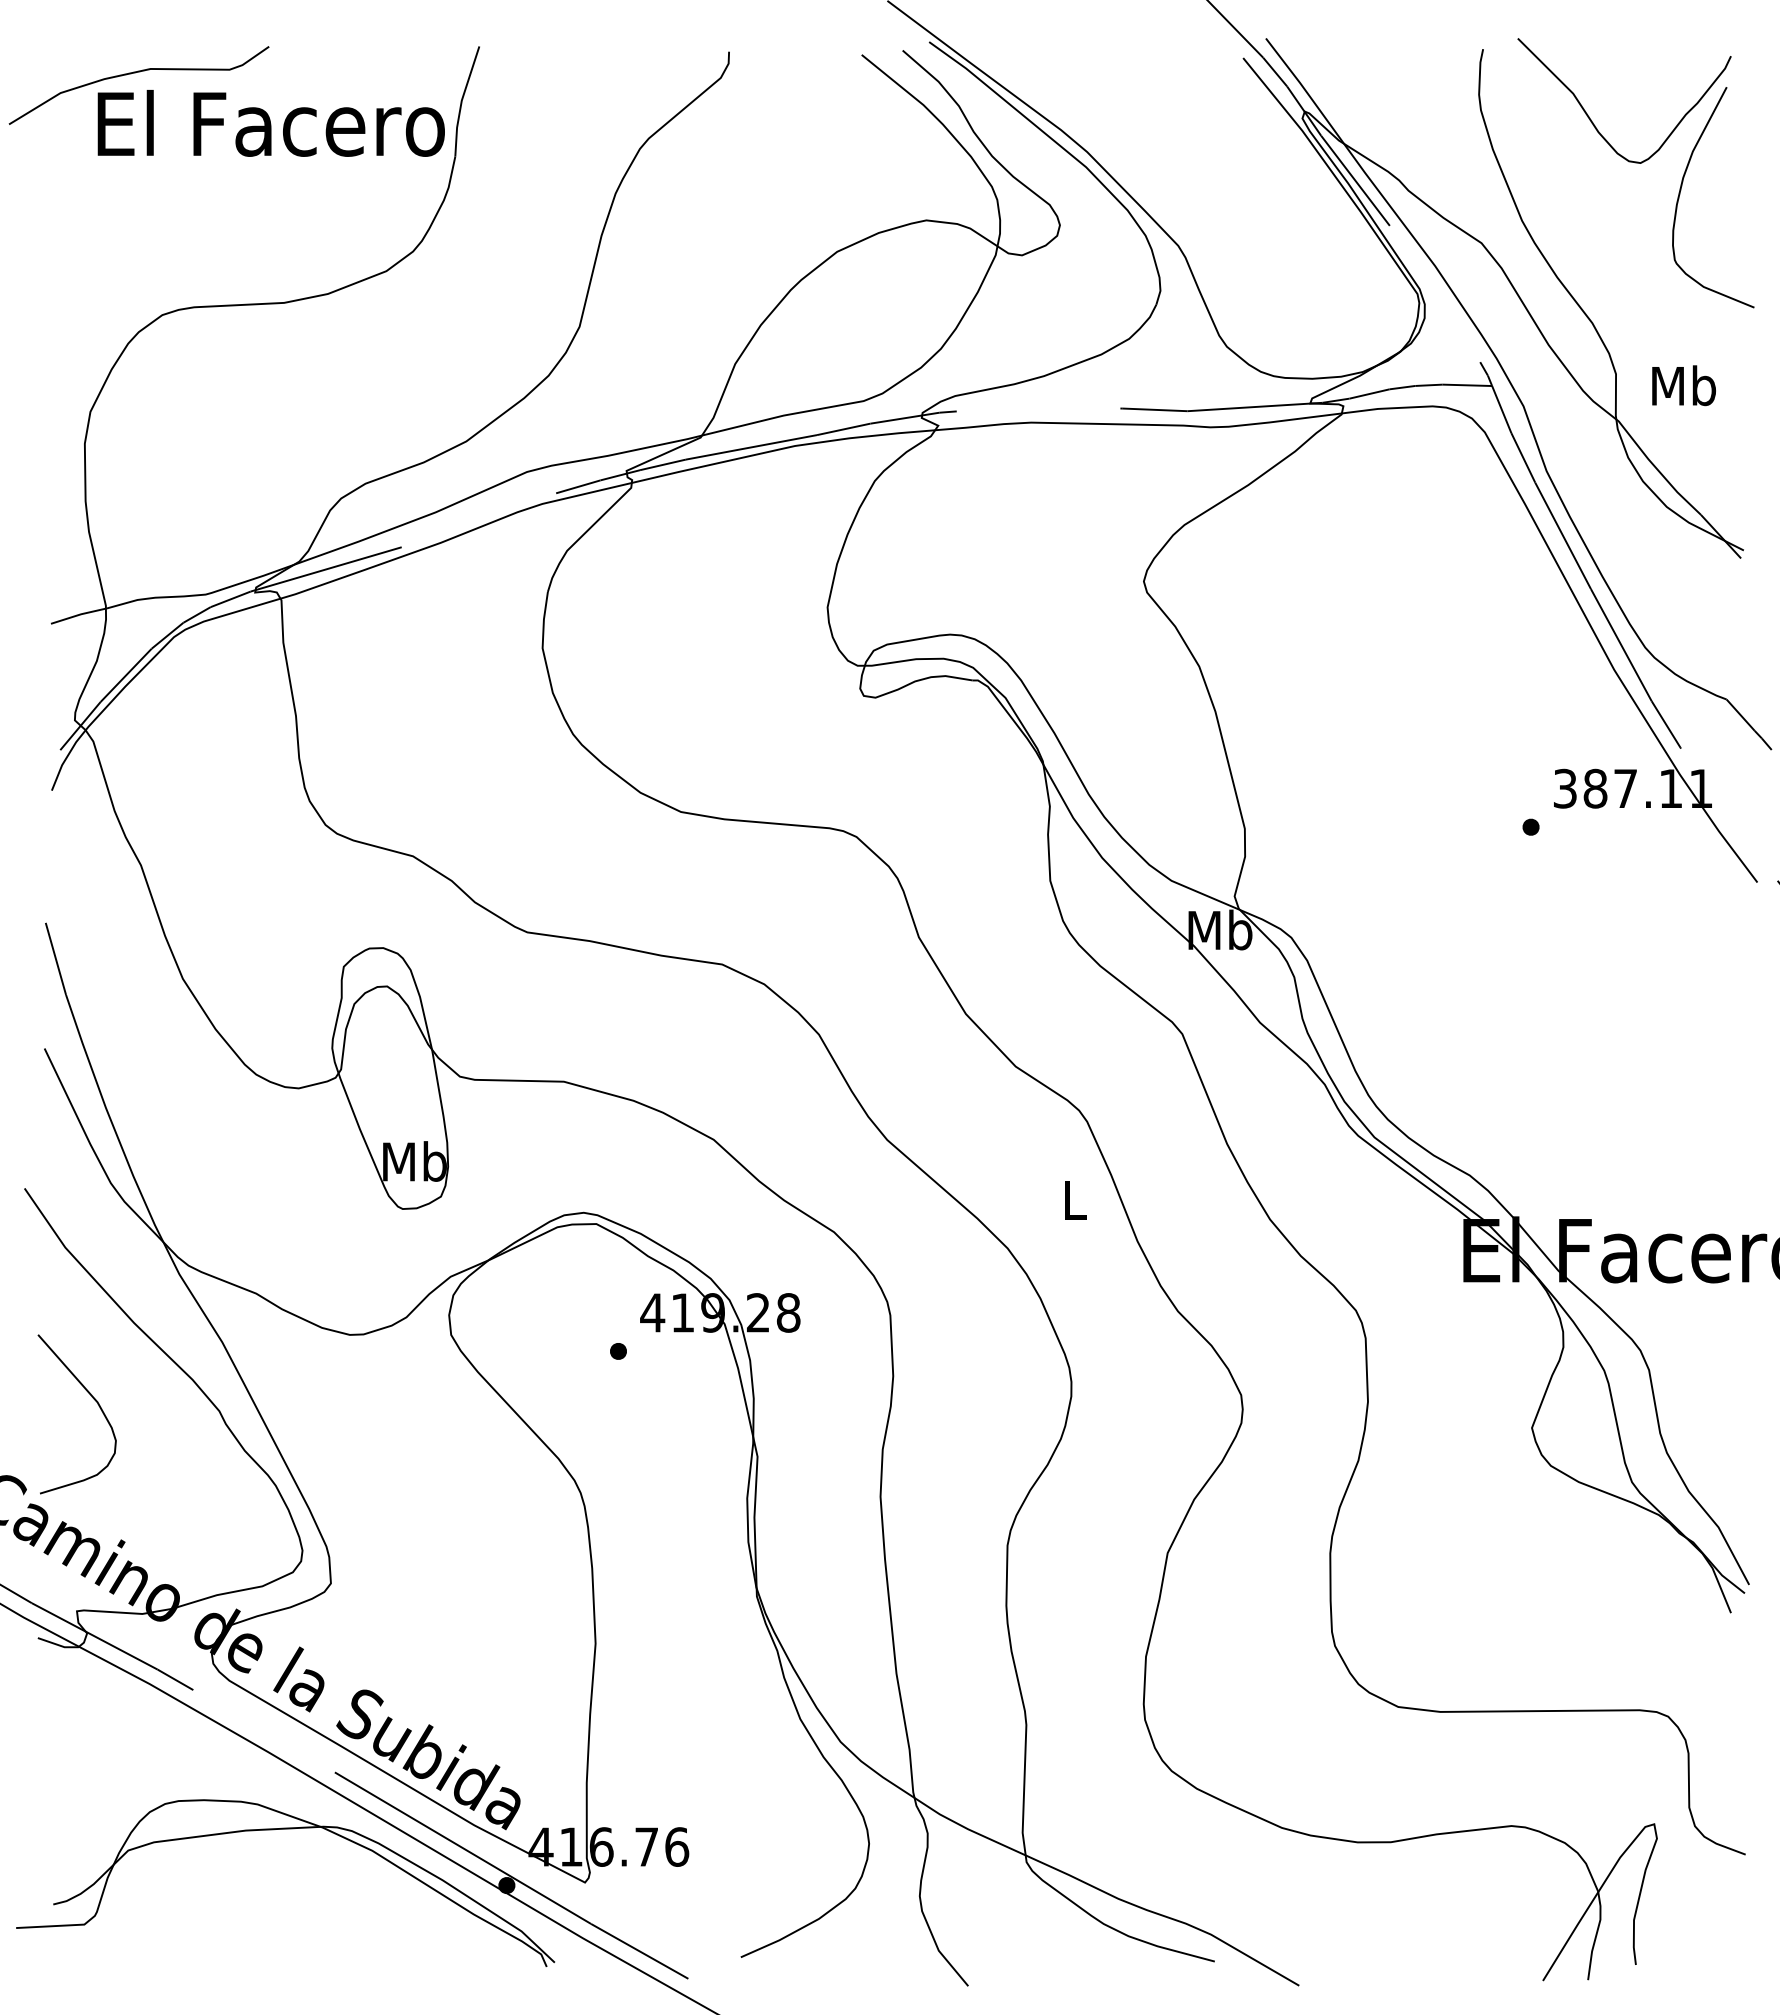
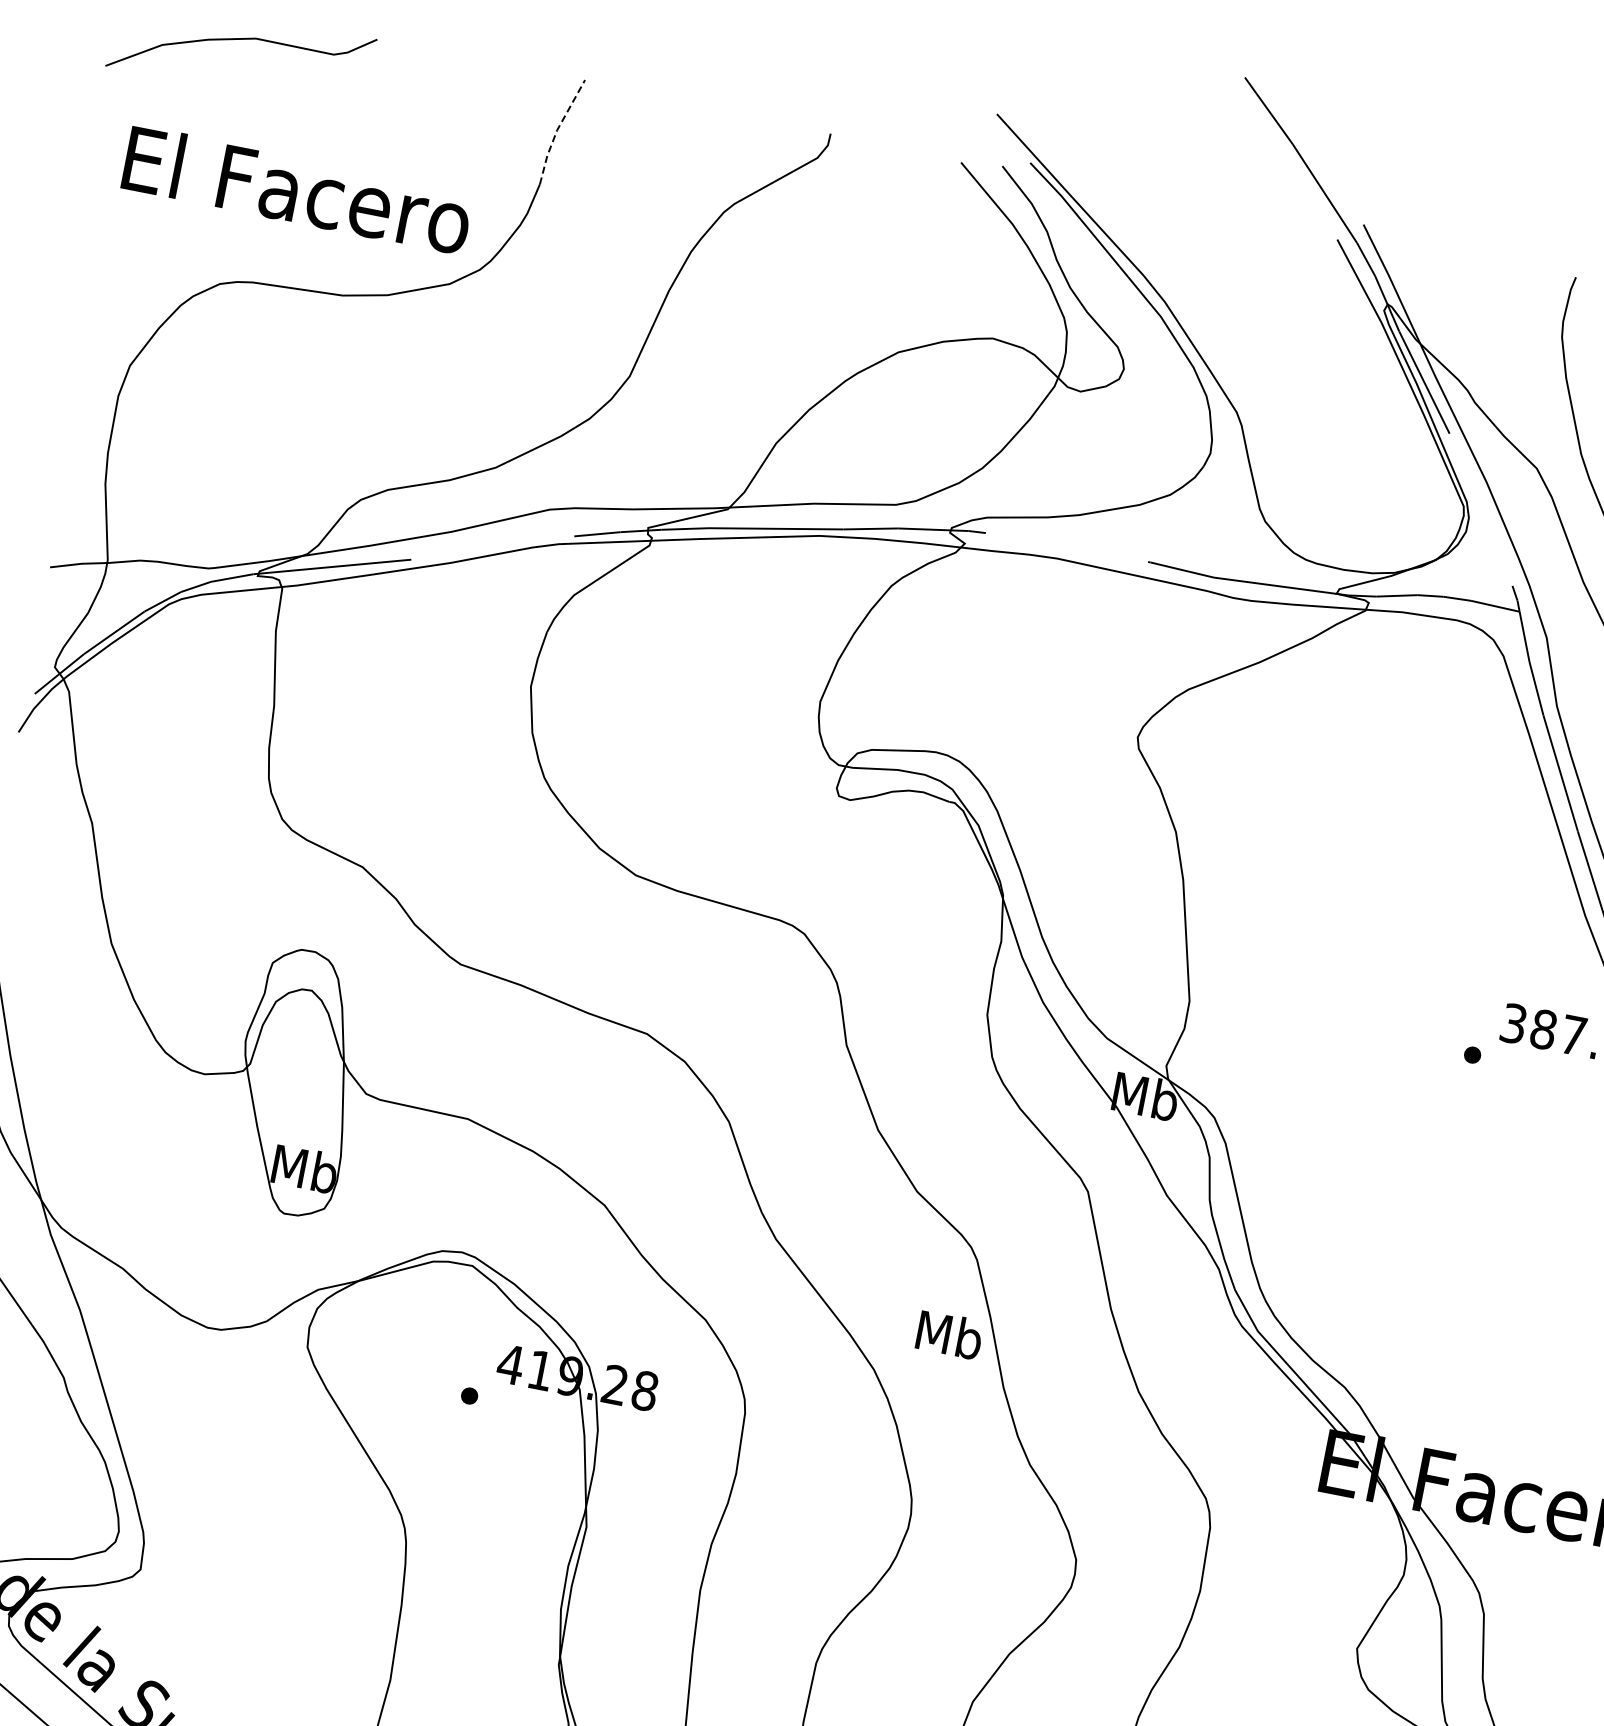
line: (461, 100) -> (556, 130), solid -> dashed
text: (270, 123) -> (296, 189), moved
text: (1074, 1199) -> (949, 1334), L -> Mb

